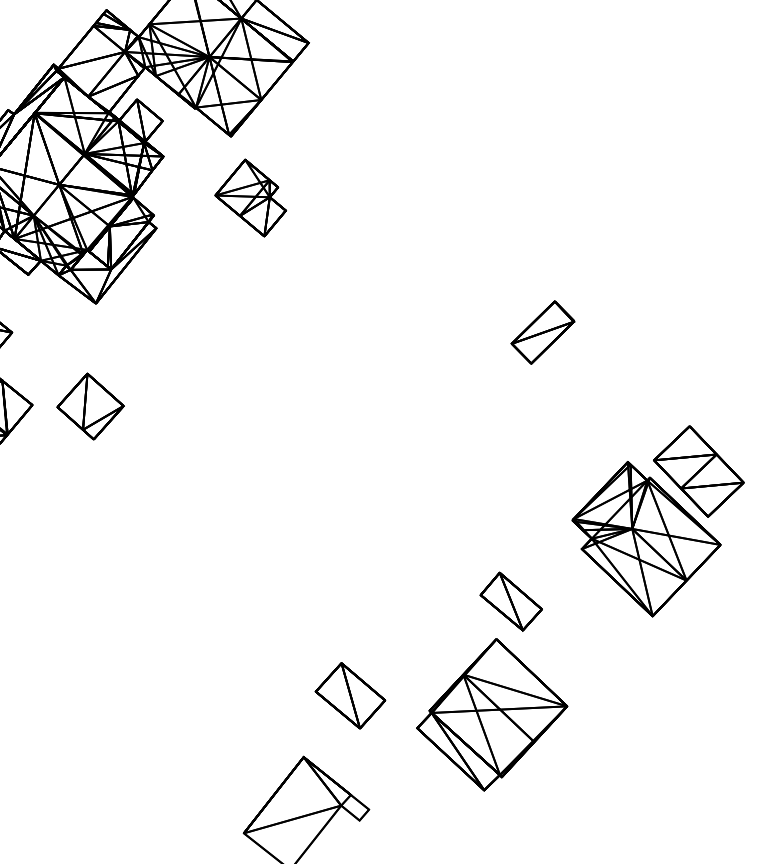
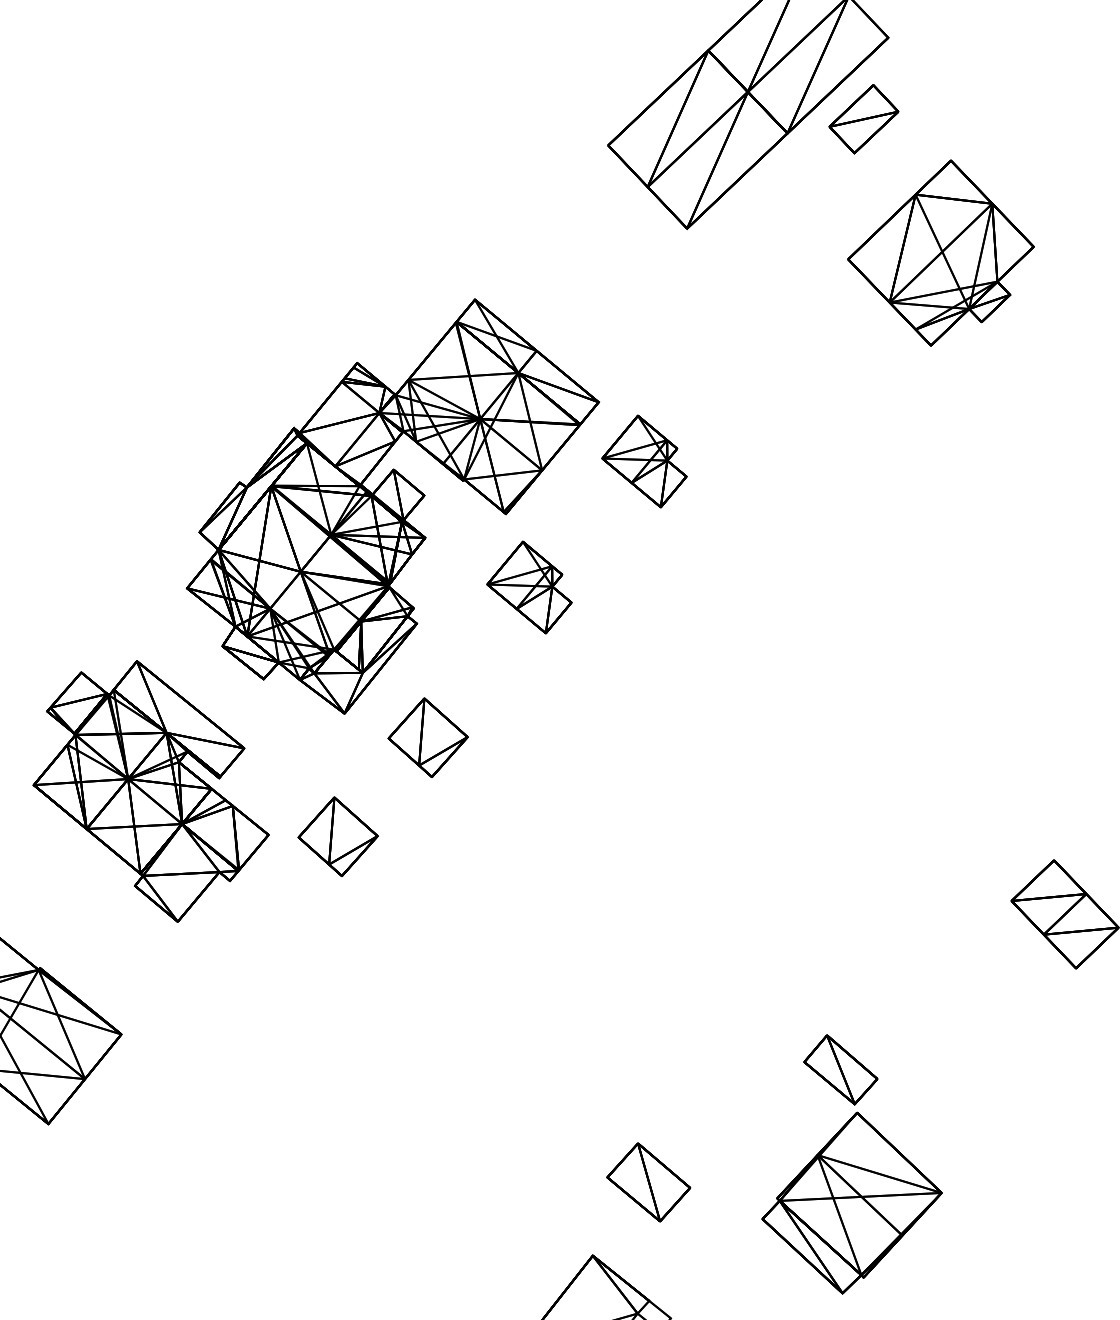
part: (346, 92) -> (644, 461), added
part: (165, 323) -> (427, 737), added
part: (542, 332) -> (878, 748), removed
part: (646, 539) -> (1002, 995), removed
part: (491, 714) -> (851, 1202), moved

